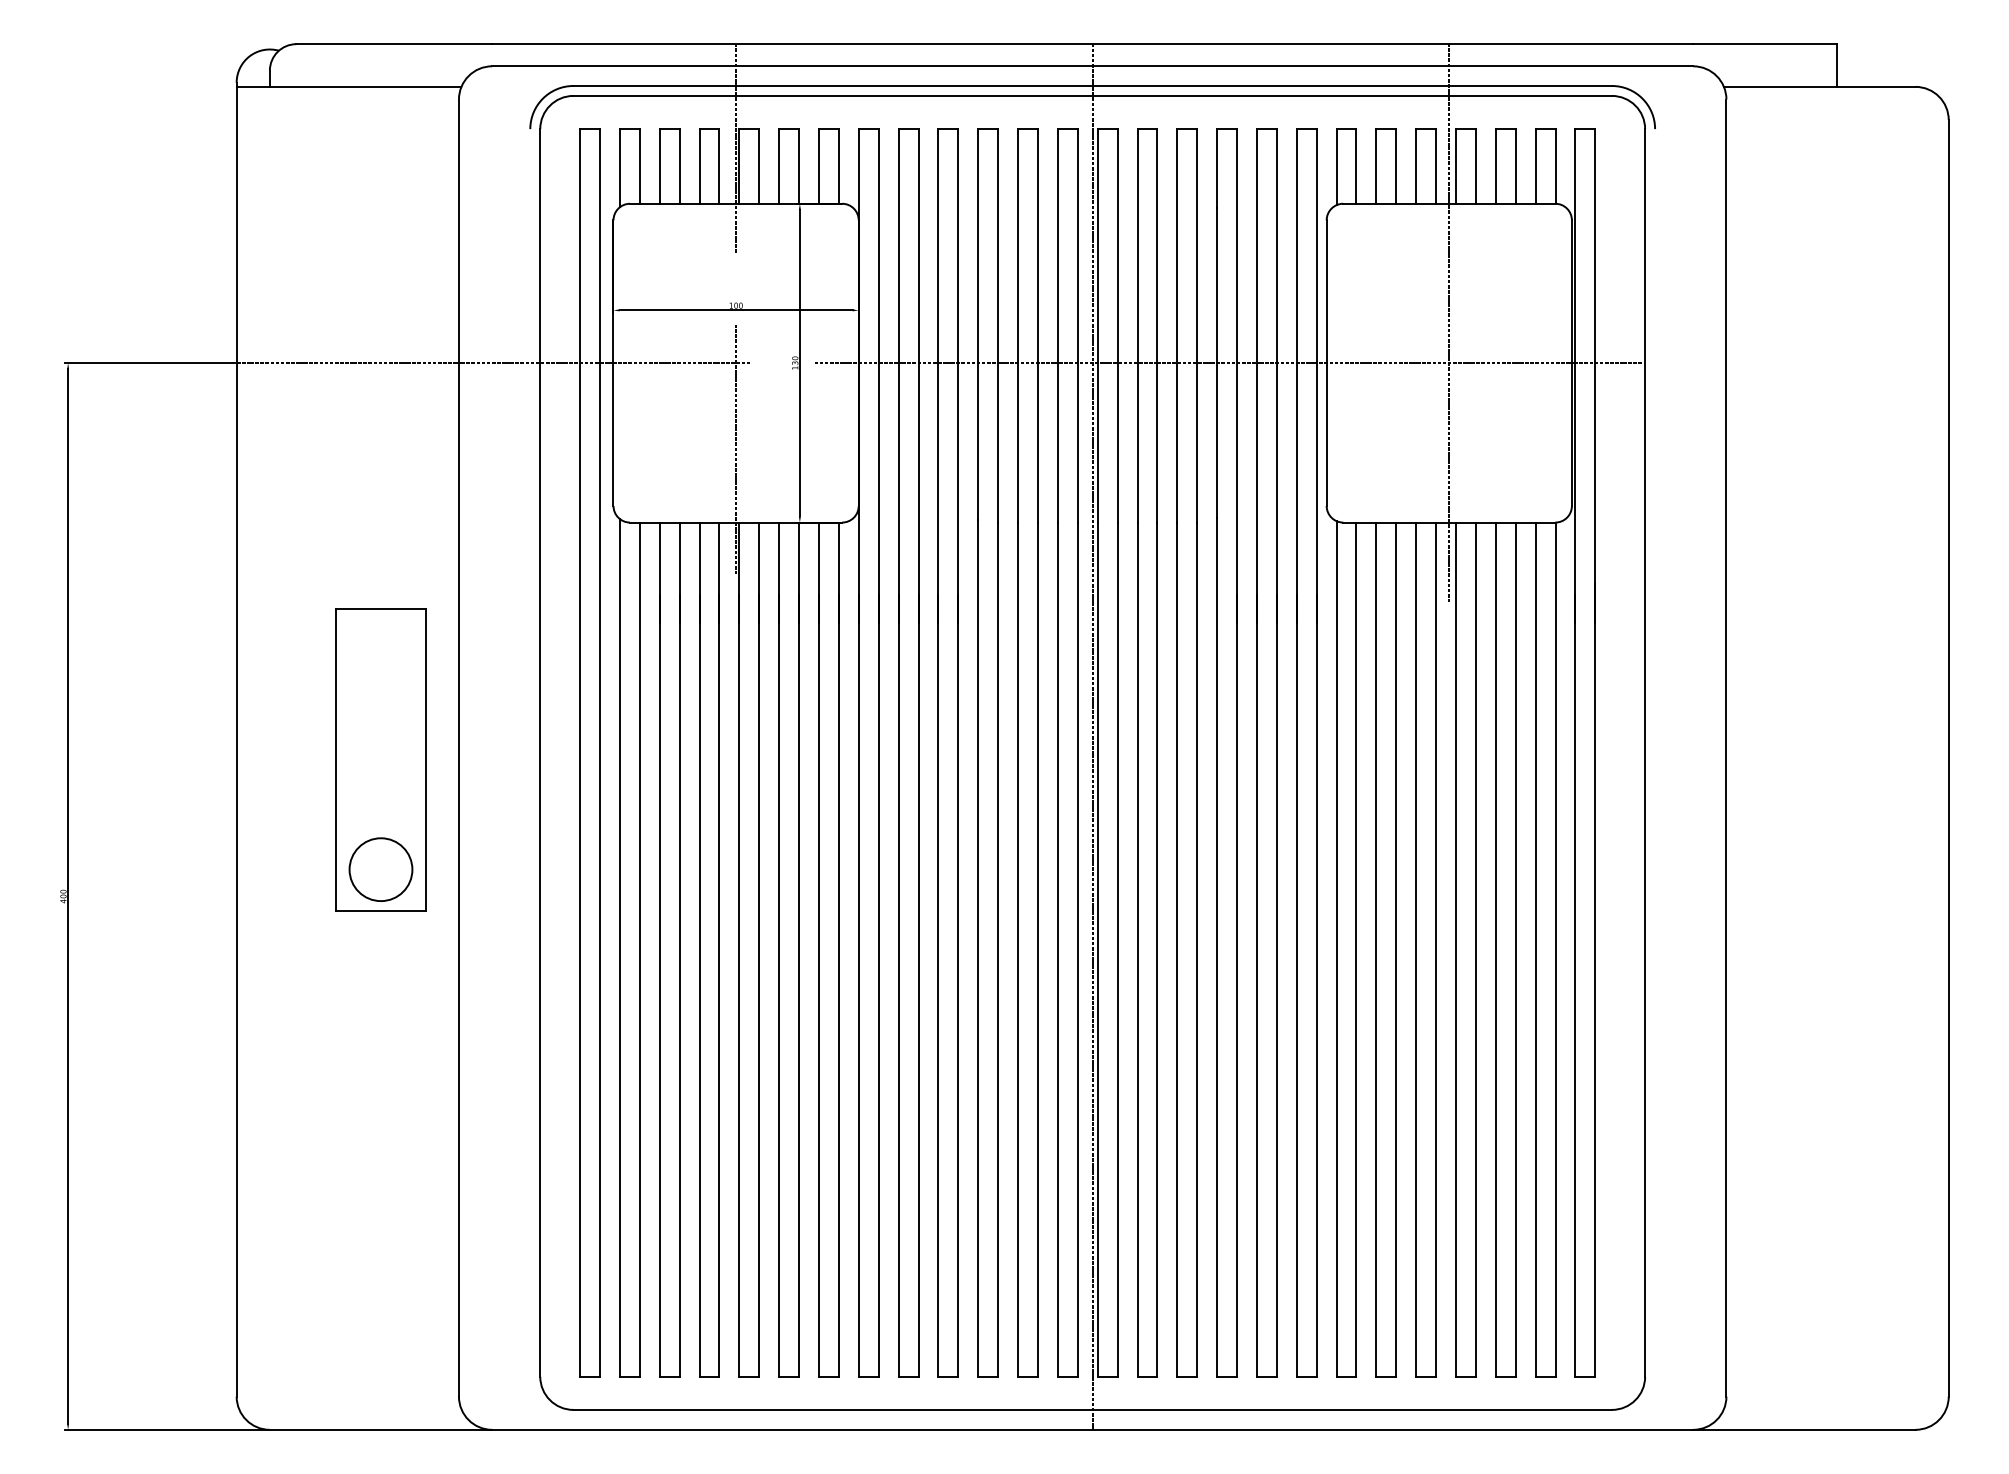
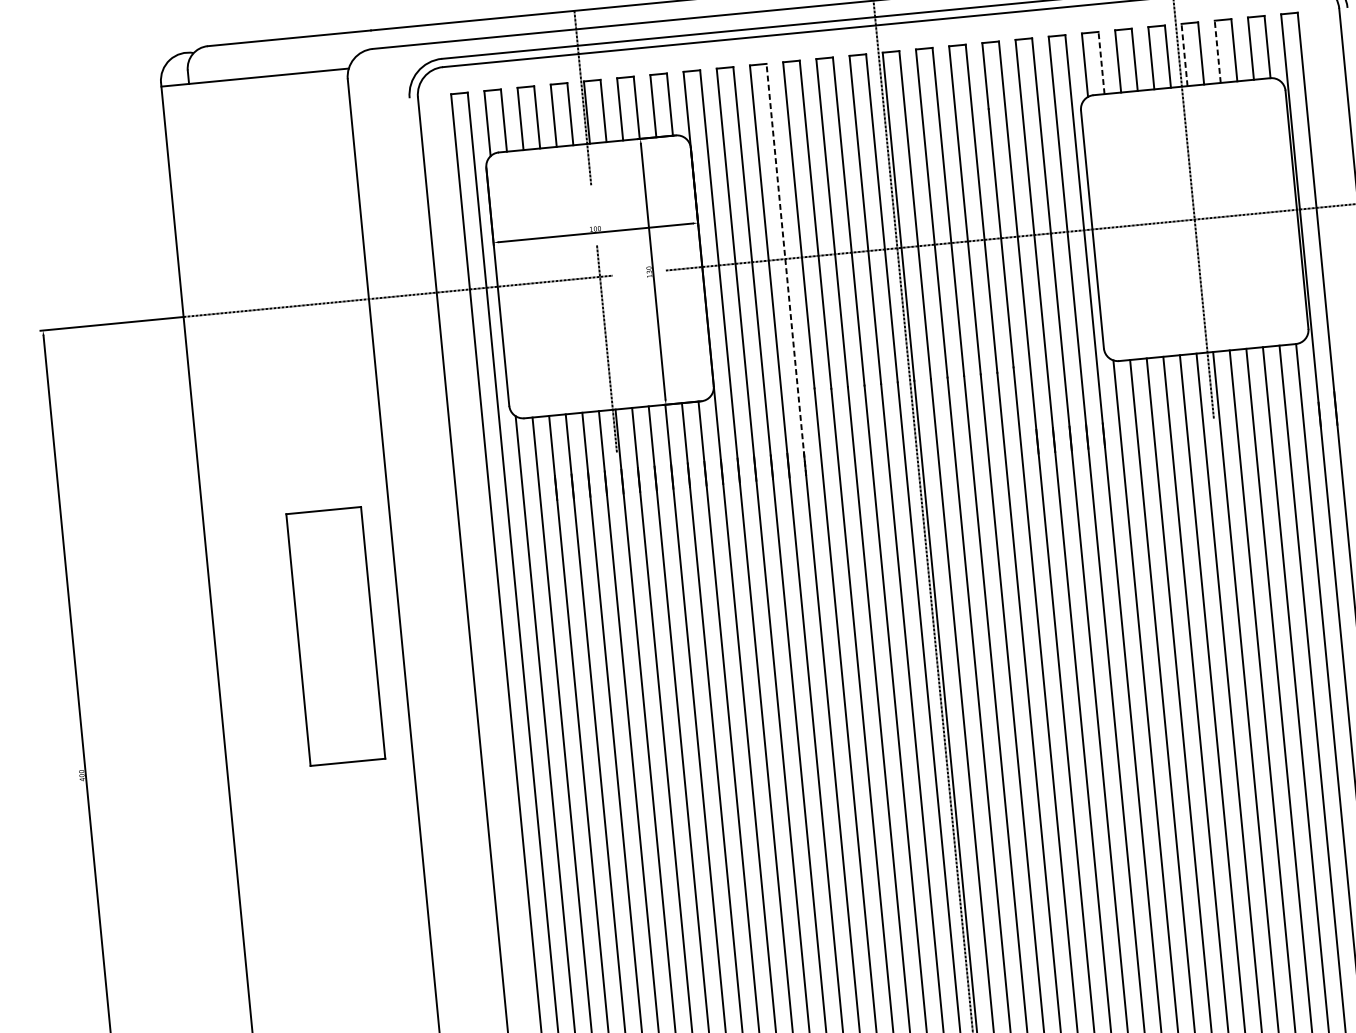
line: (1356, 165) -> (1101, 62), solid -> dashed
line: (1456, 165) -> (1184, 54), solid -> dashed
line: (1495, 165) -> (1217, 51), solid -> dashed
line: (958, 375) -> (786, 269), solid -> dashed
circle: (380, 869) -> (344, 727), removed

